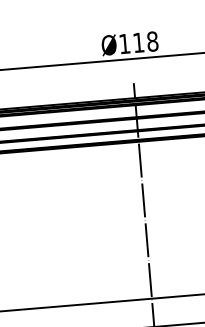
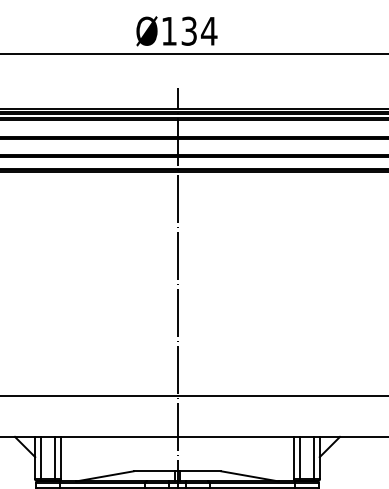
text: (145, 41) -> (199, 30), 118 -> 134

